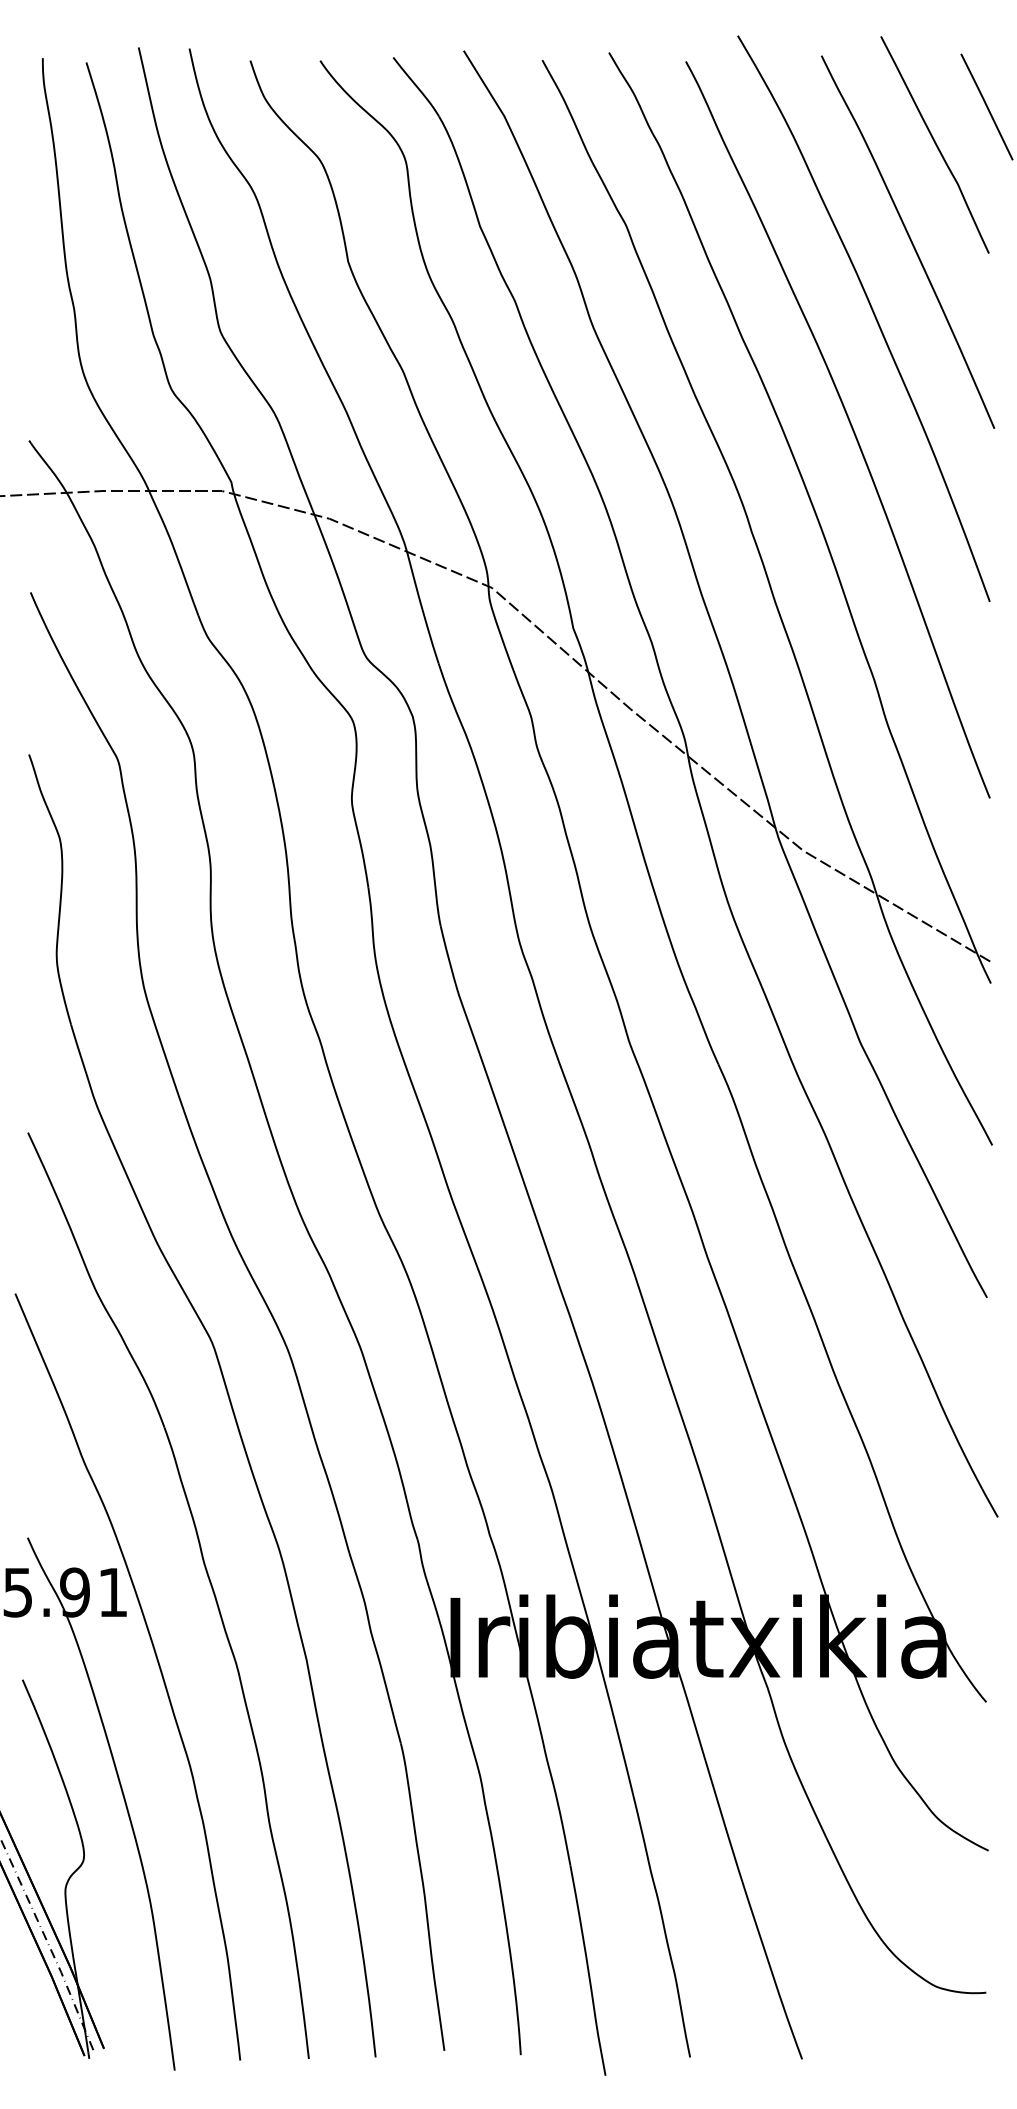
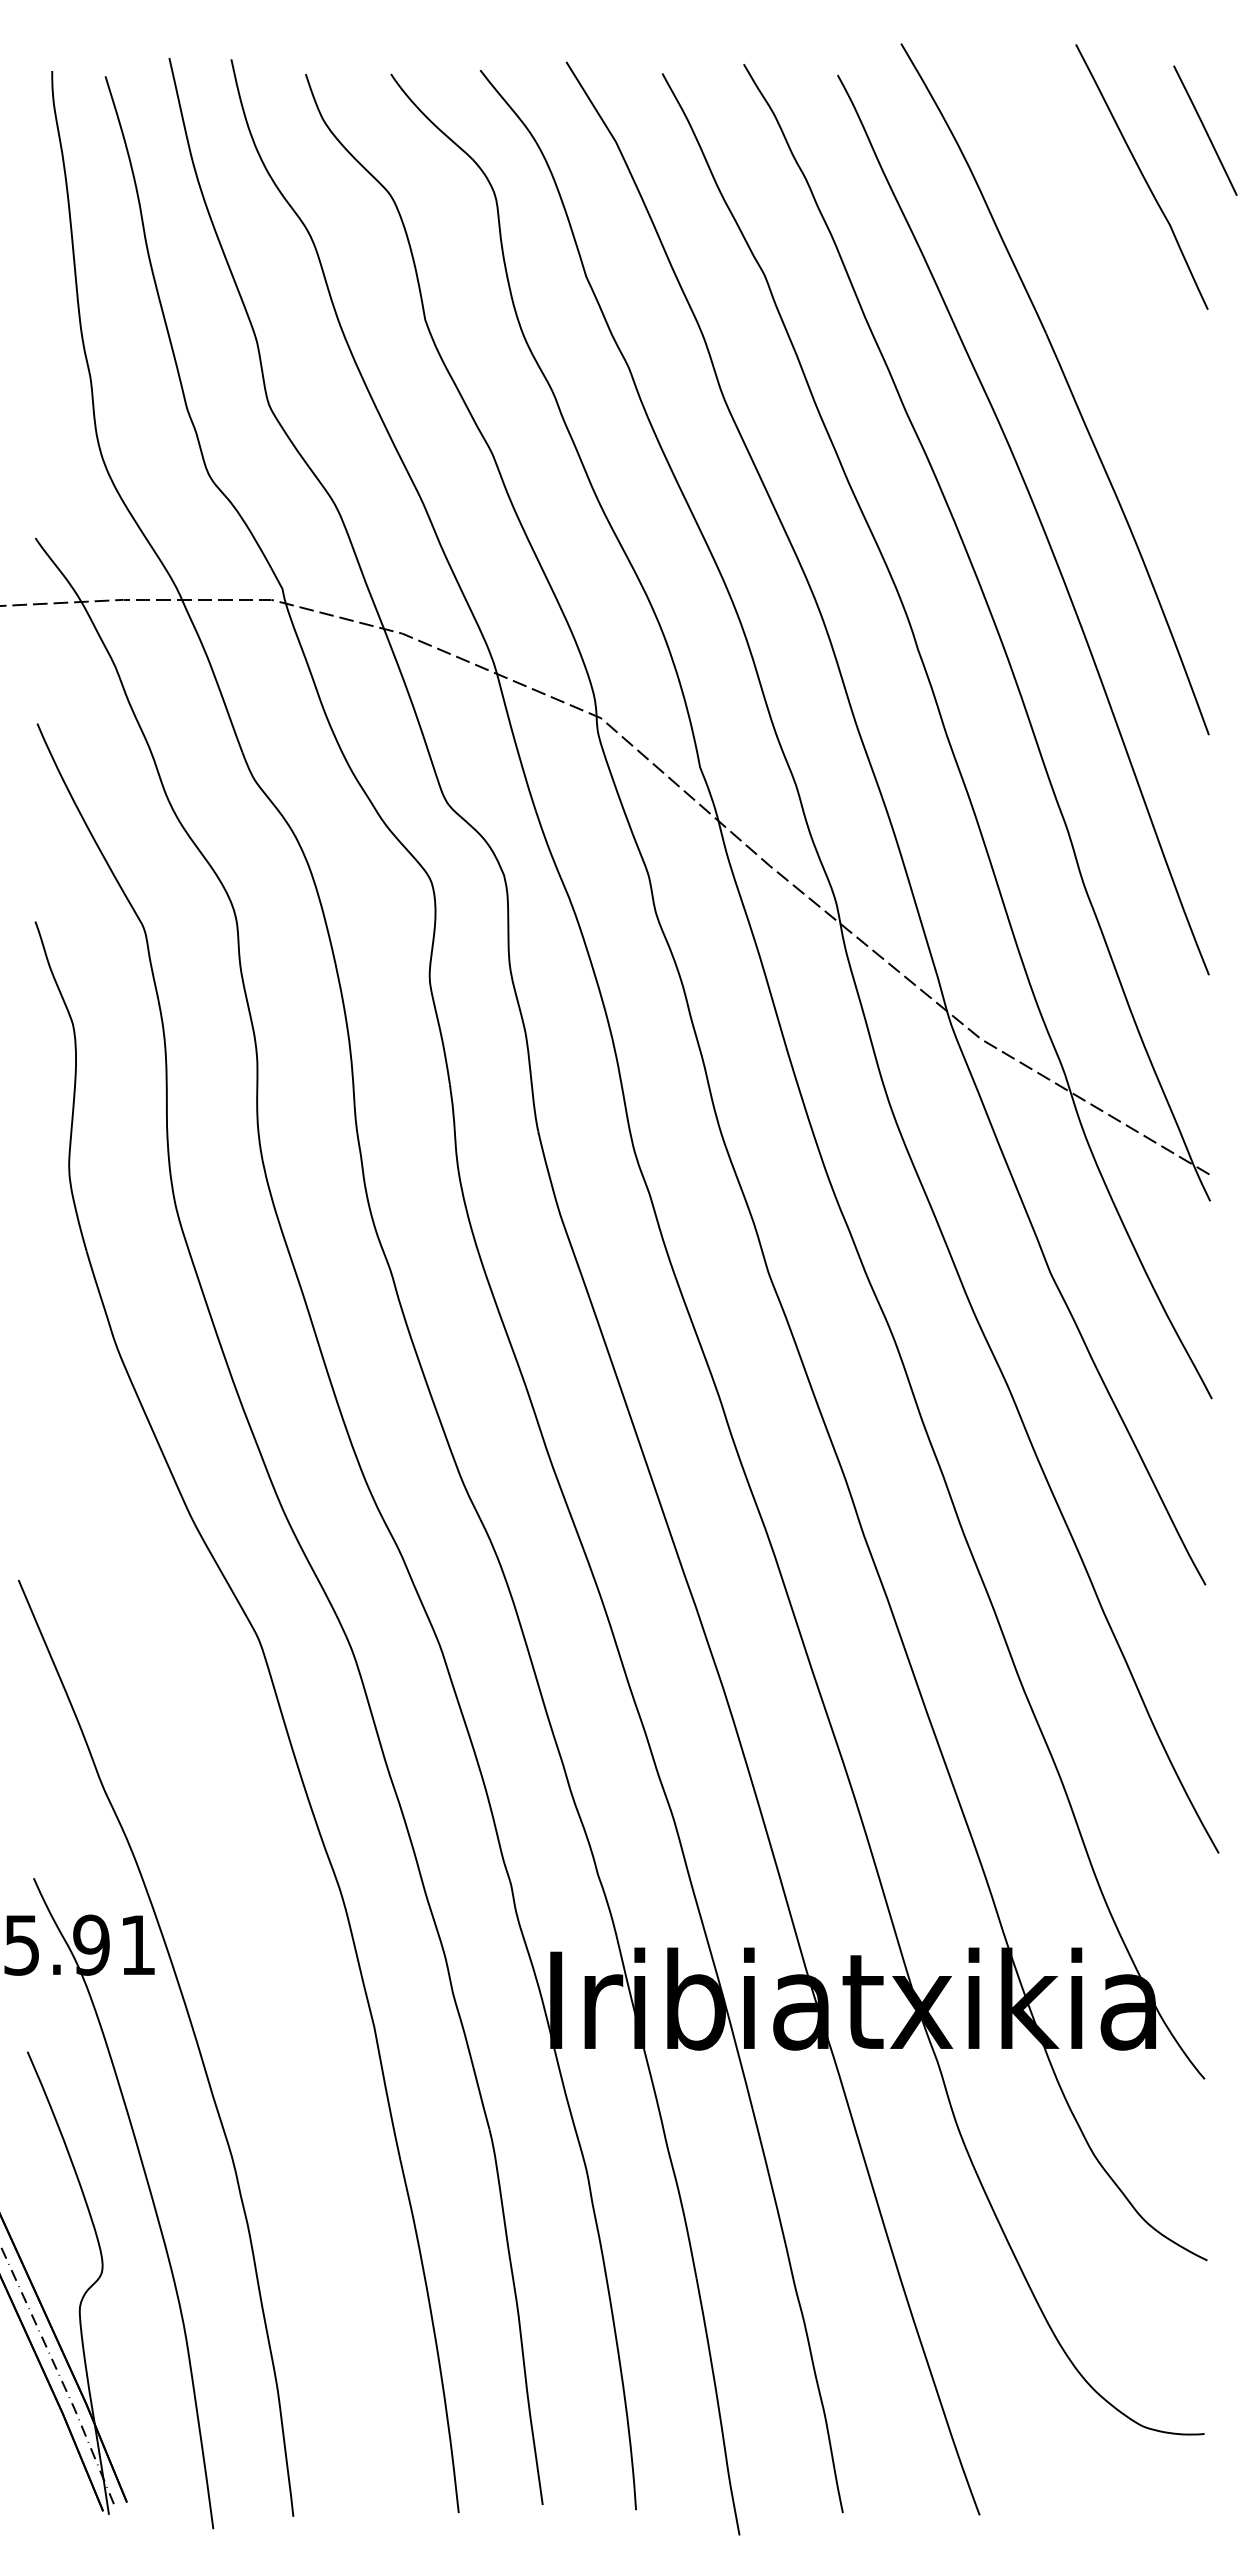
curve: (910, 240) -> (1111, 293), removed
part: (208, 1579) -> (254, 1929), removed

